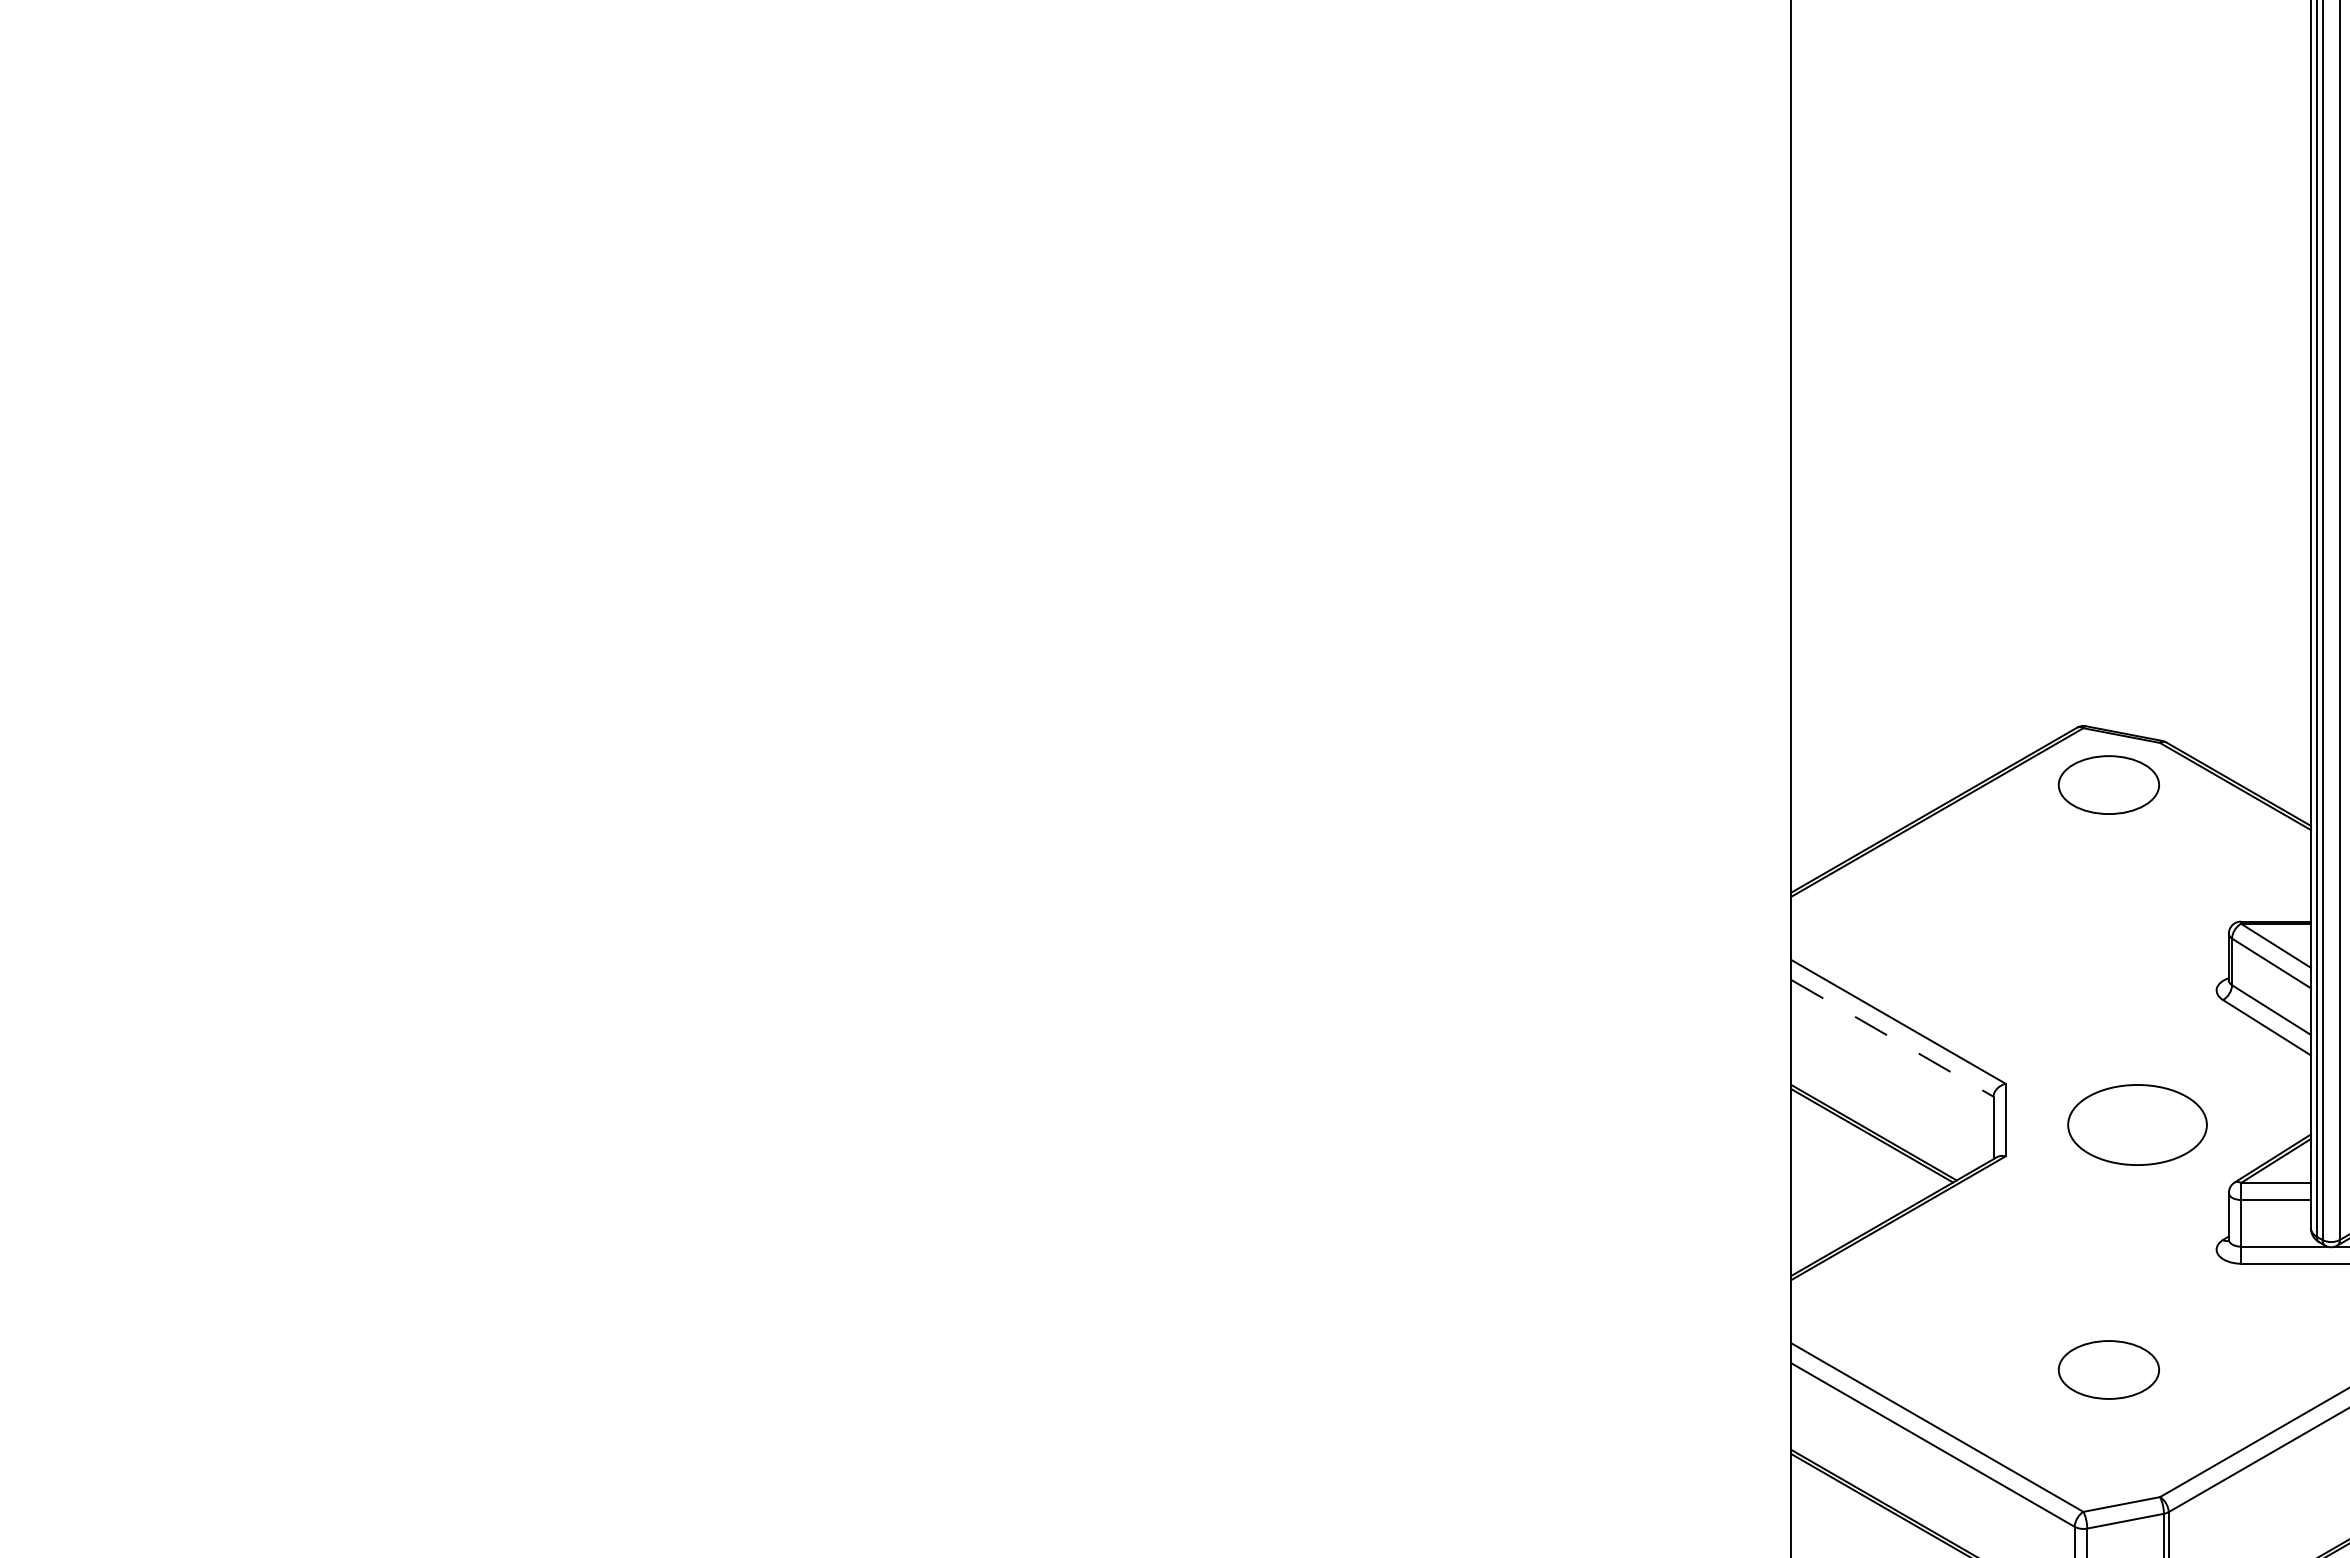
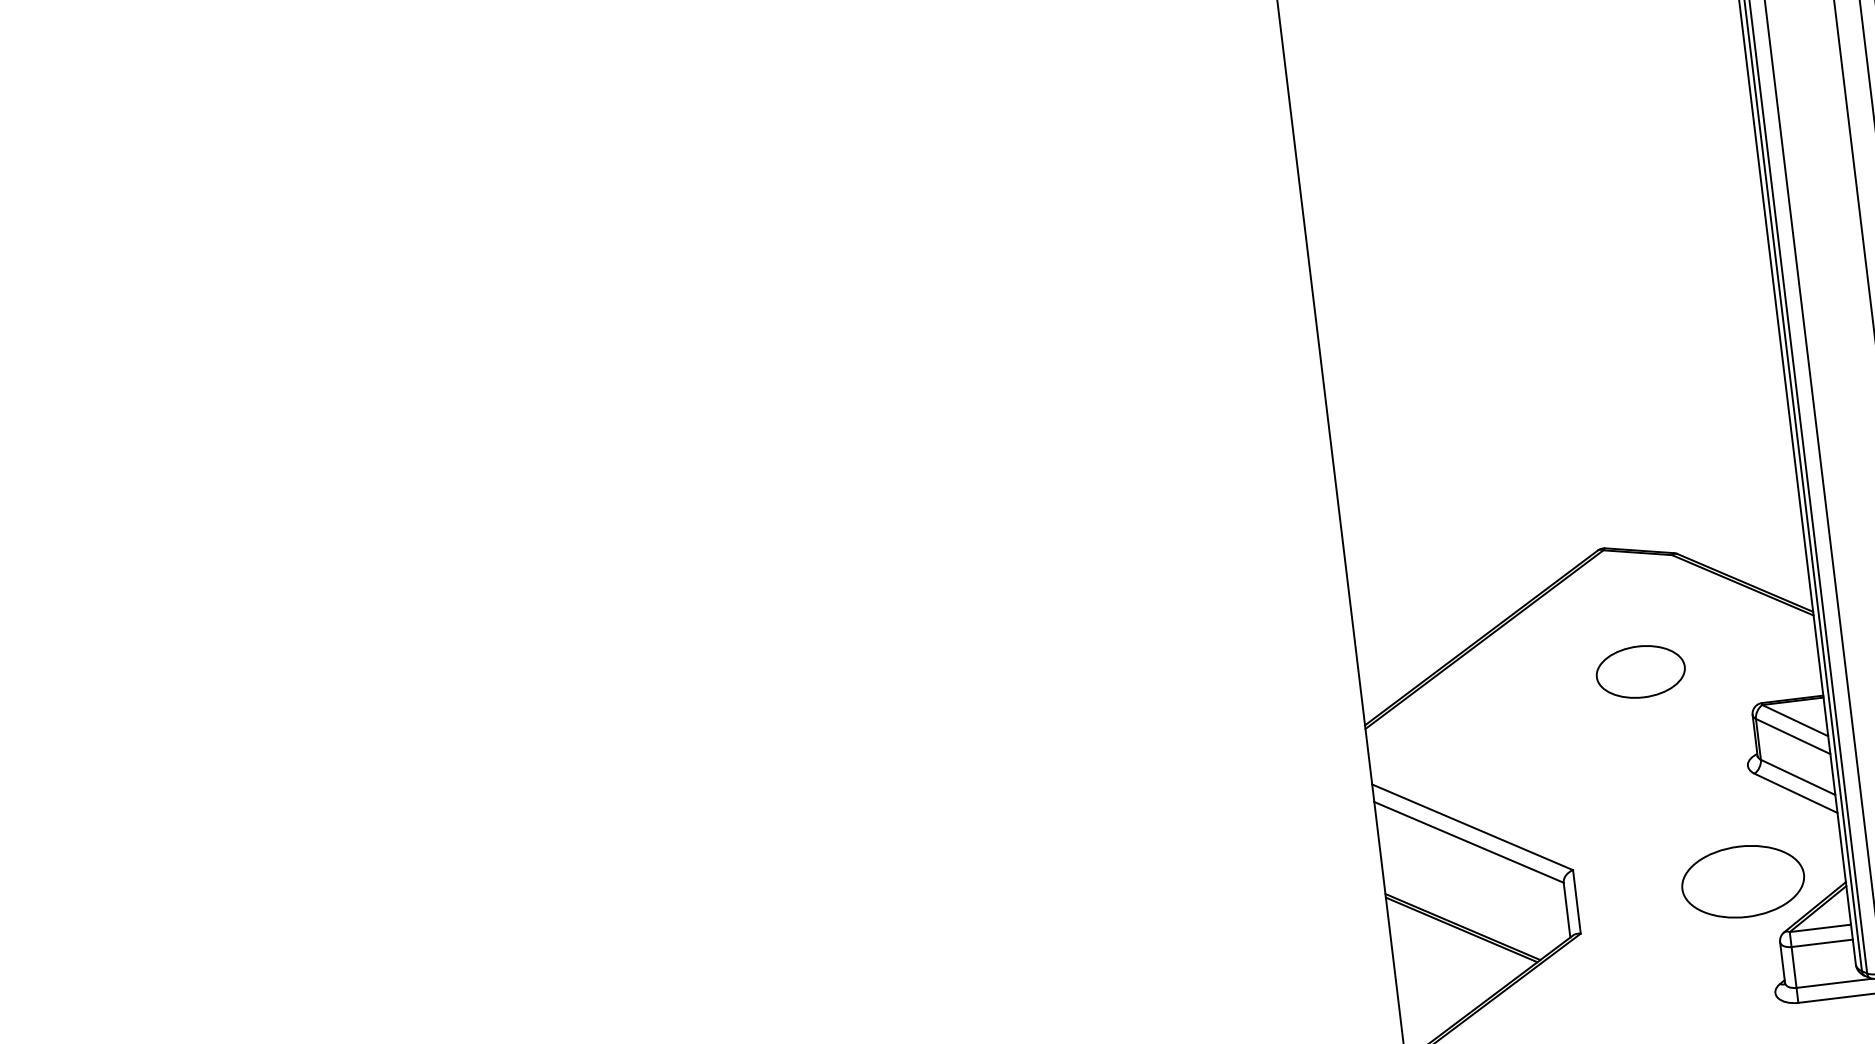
part: (2108, 784) -> (1640, 671), moved
line: (1892, 1038) -> (1469, 842), dashed -> solid
part: (2137, 1124) -> (1743, 881), moved

